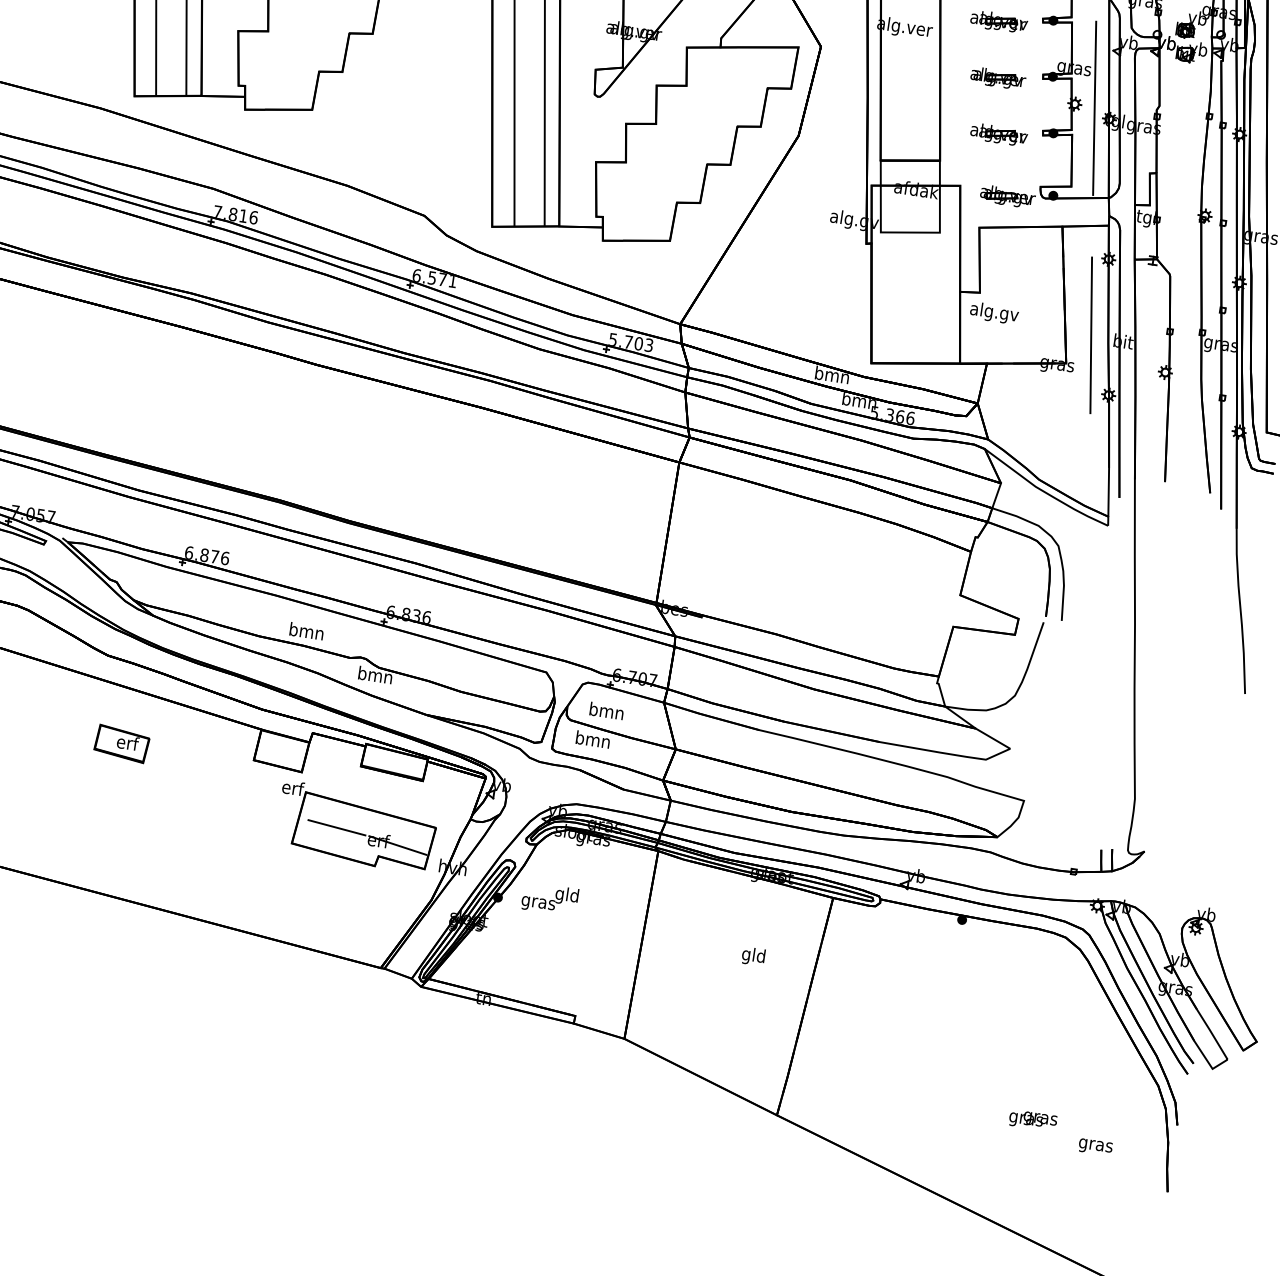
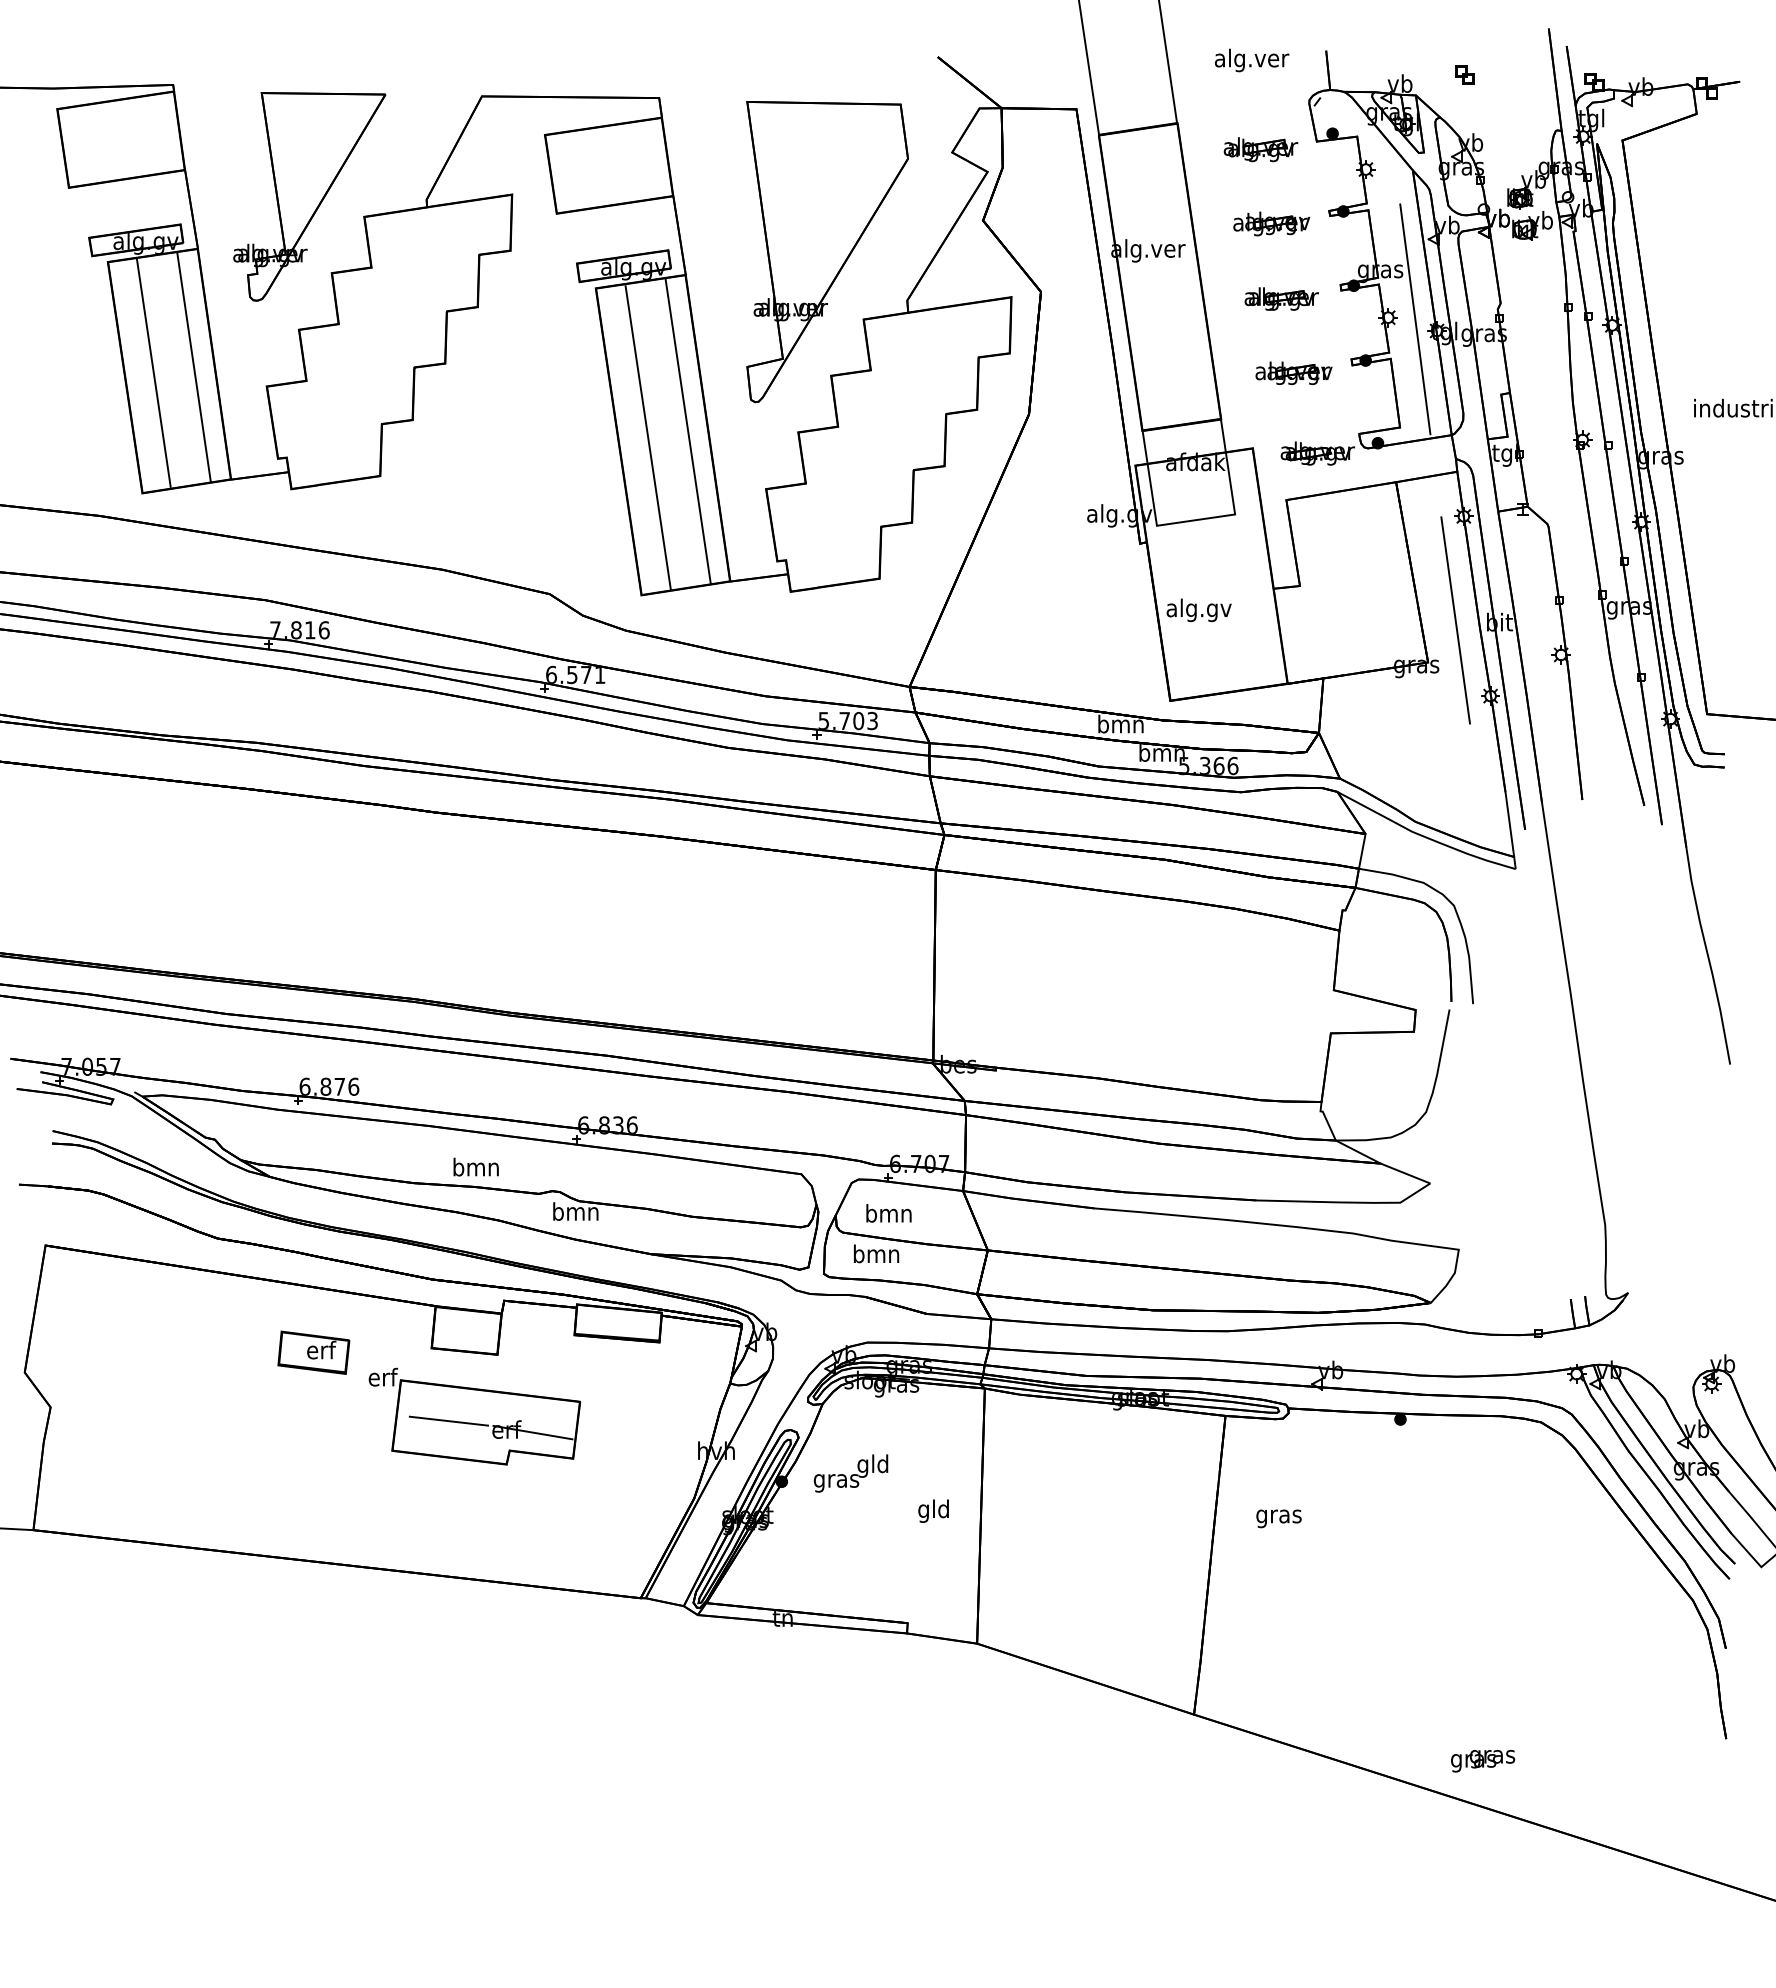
text: (993, 313) -> (1198, 610), moved
part: (121, 743) -> (313, 1352), moved
part: (356, 827) -> (474, 1416), moved
text: (753, 956) -> (933, 1510), moved
text: (1033, 1121) -> (1483, 1761), moved
text: (1095, 1146) -> (1278, 1518), moved

